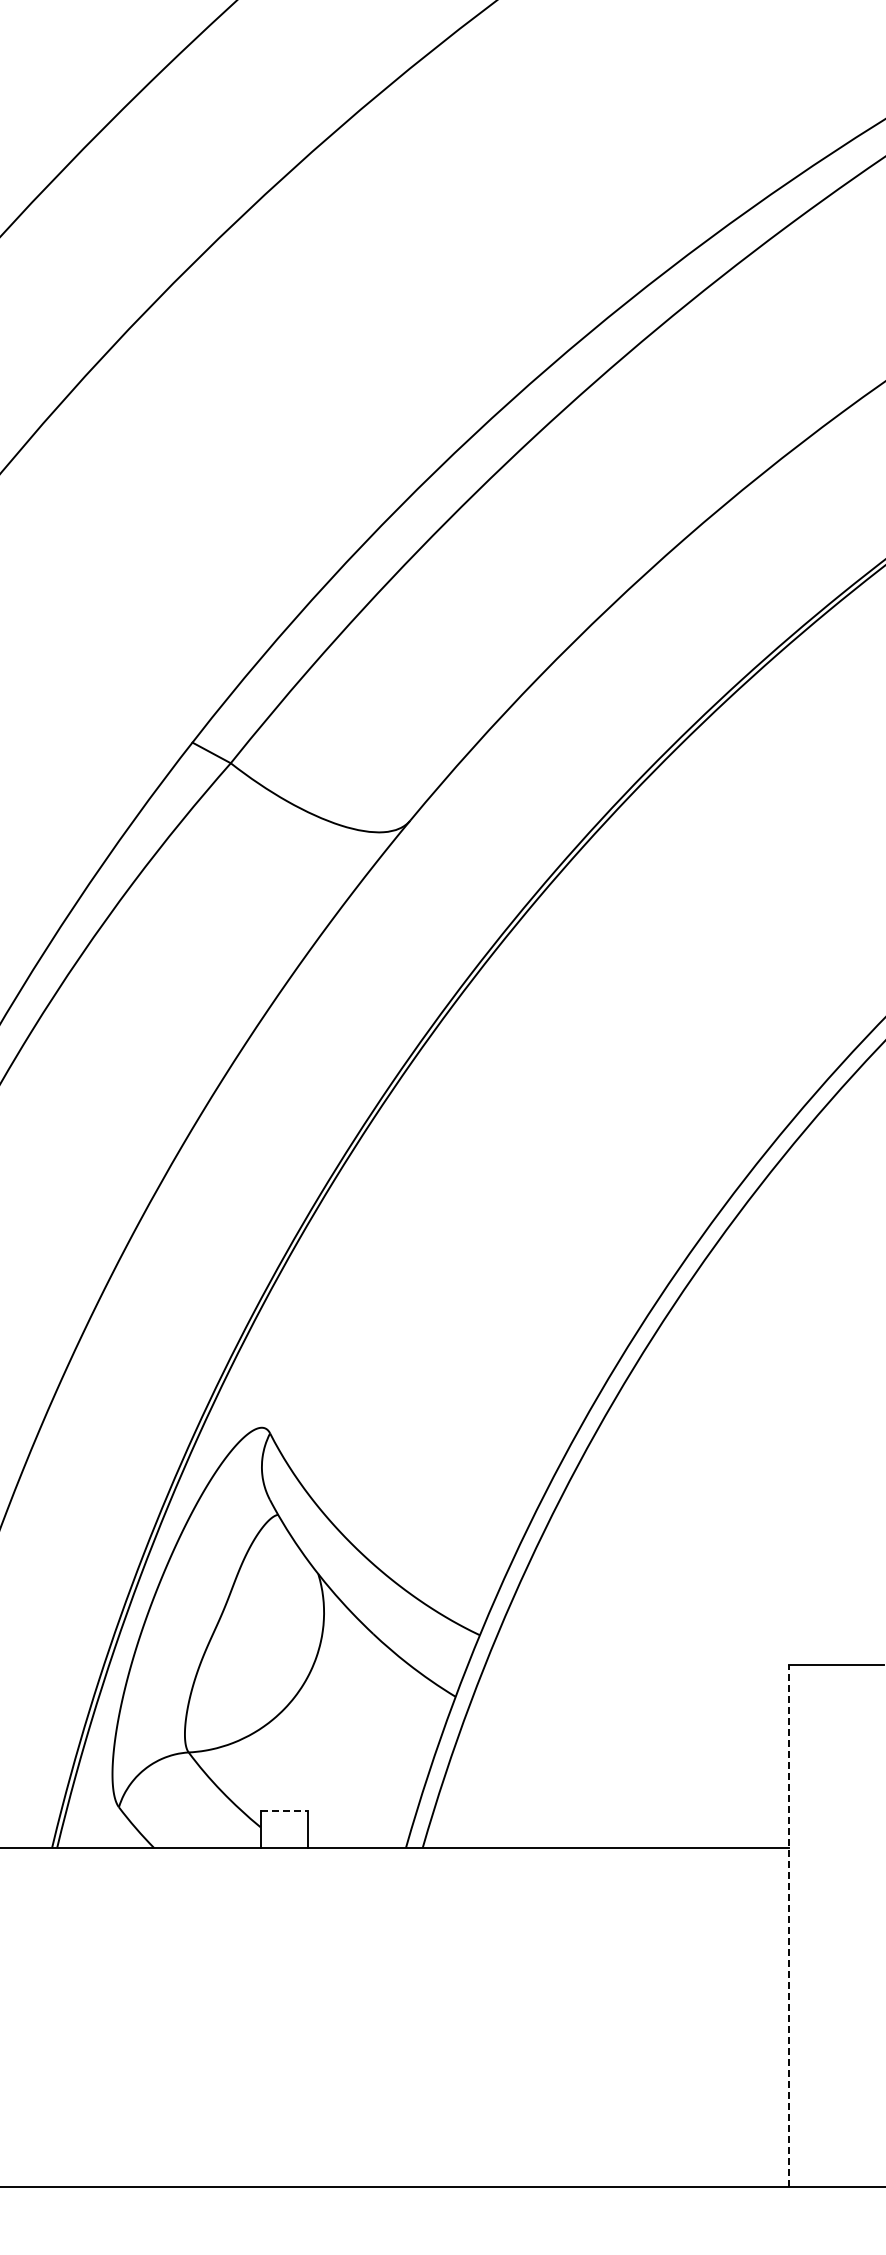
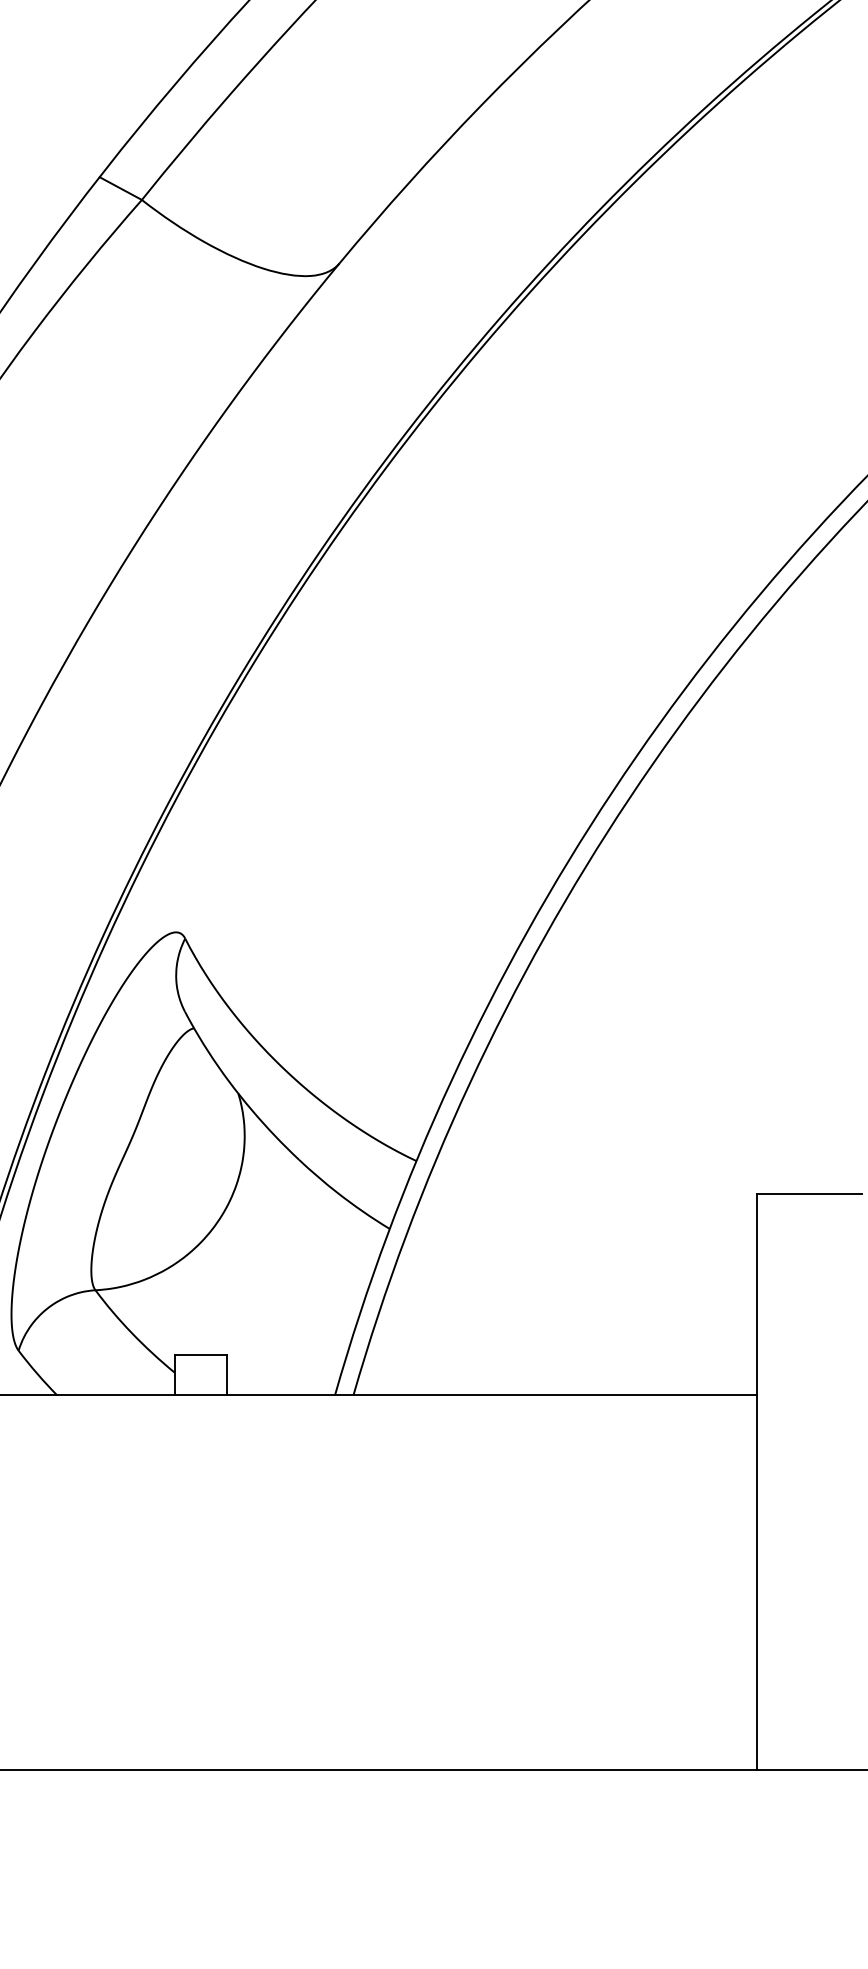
line: (284, 1811) -> (201, 1355), dashed -> solid
line: (789, 1925) -> (757, 1480), dashed -> solid

